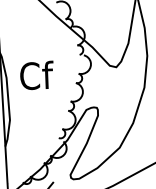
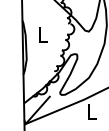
text: (35, 75) -> (42, 34), Cf -> L

